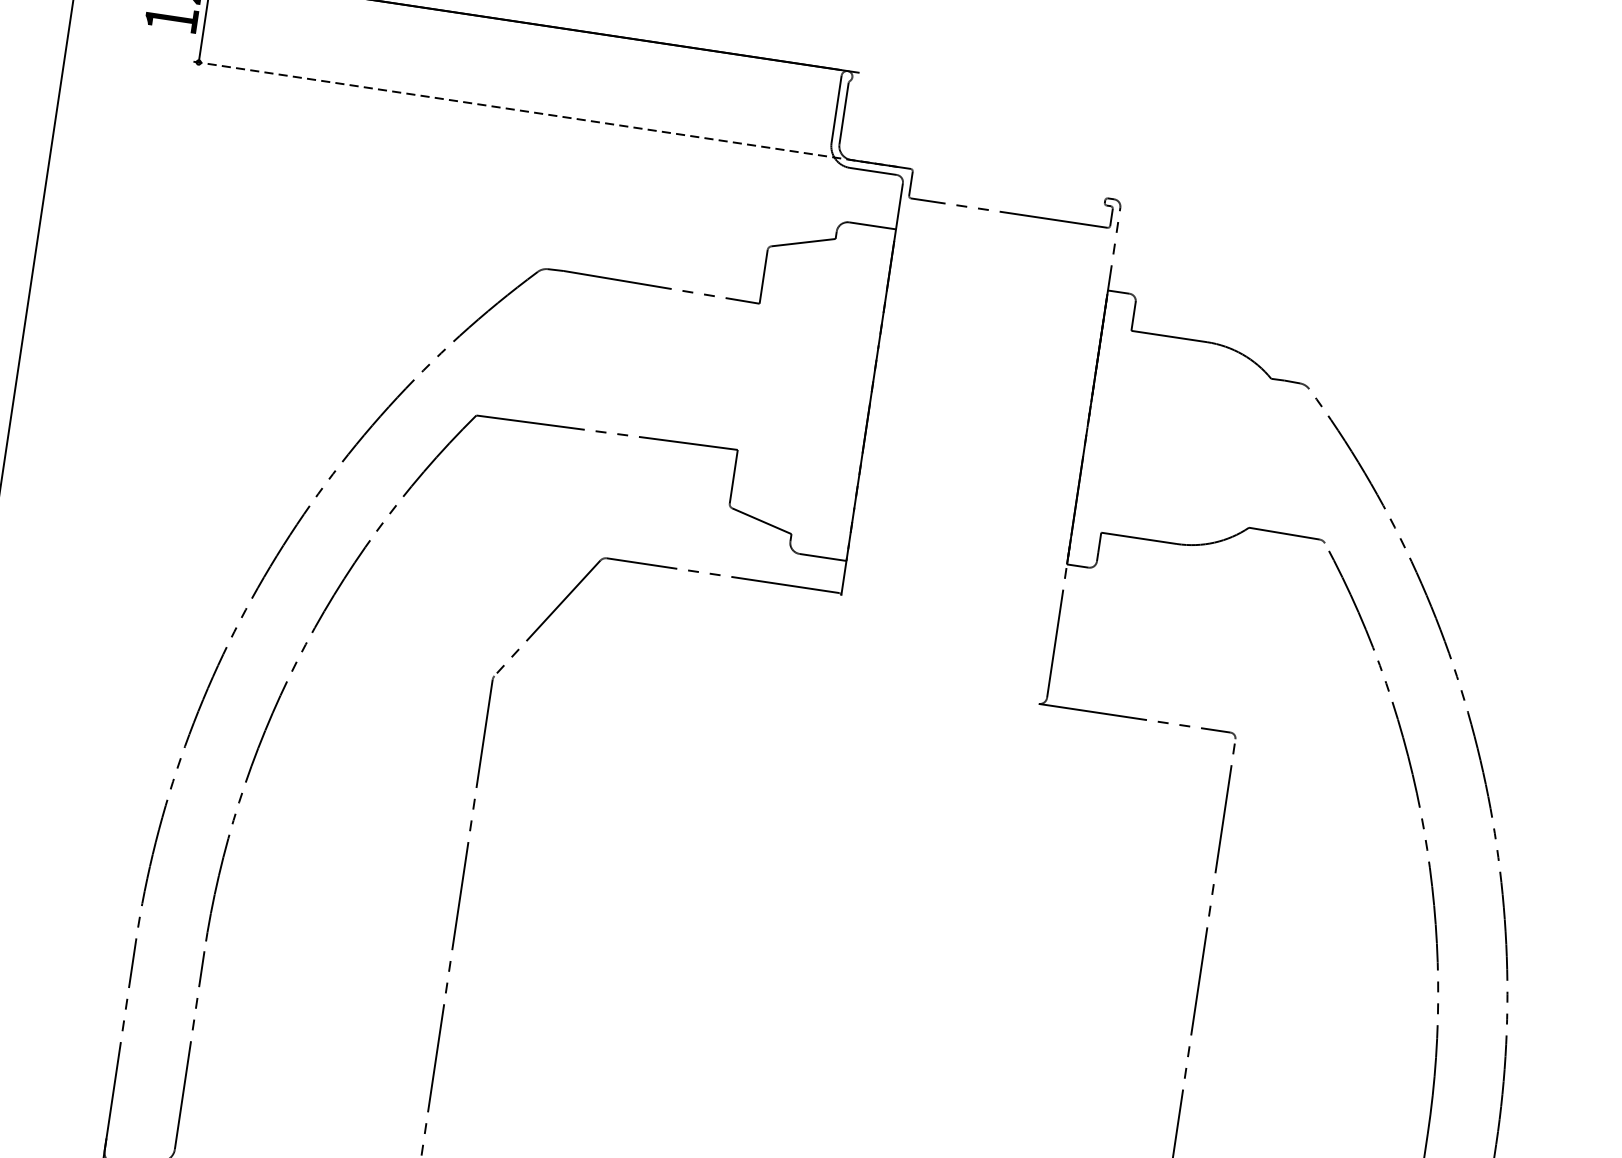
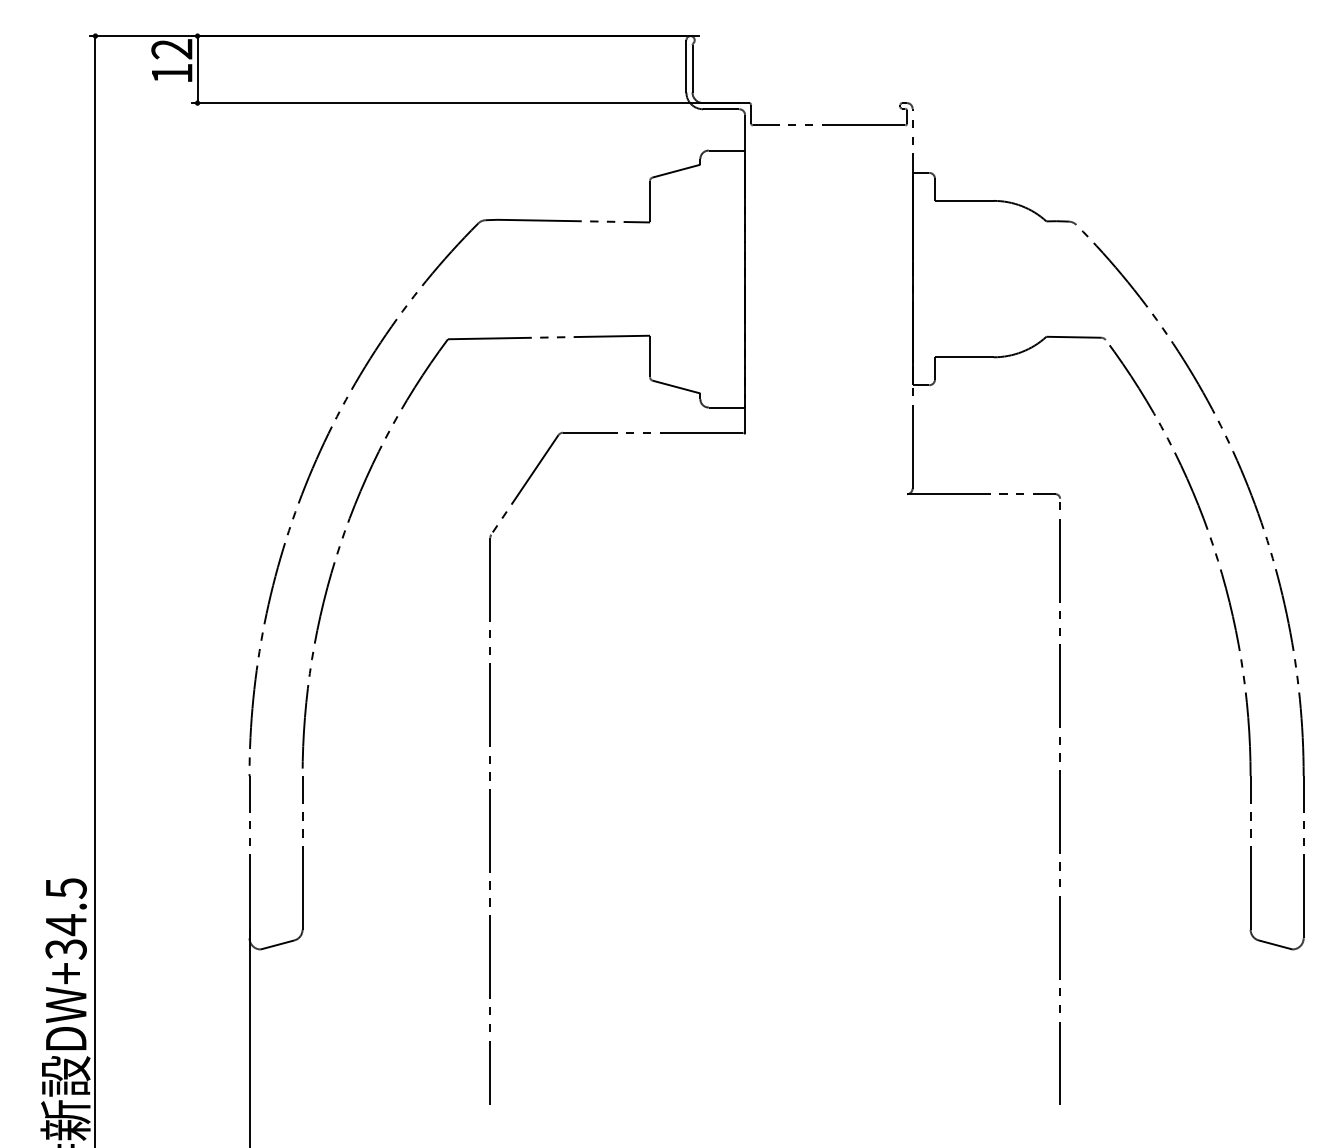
line: (544, 114) -> (465, 103), dashed -> solid

